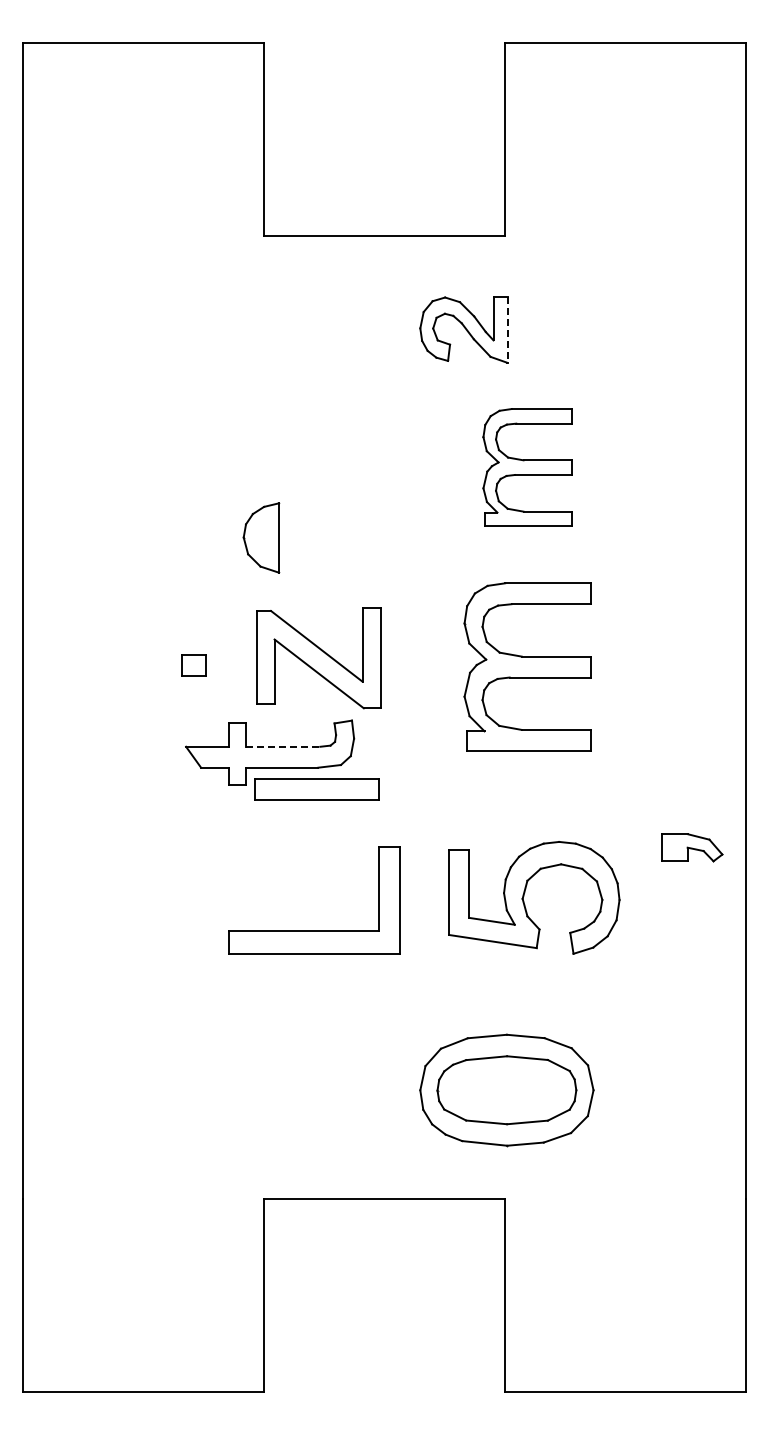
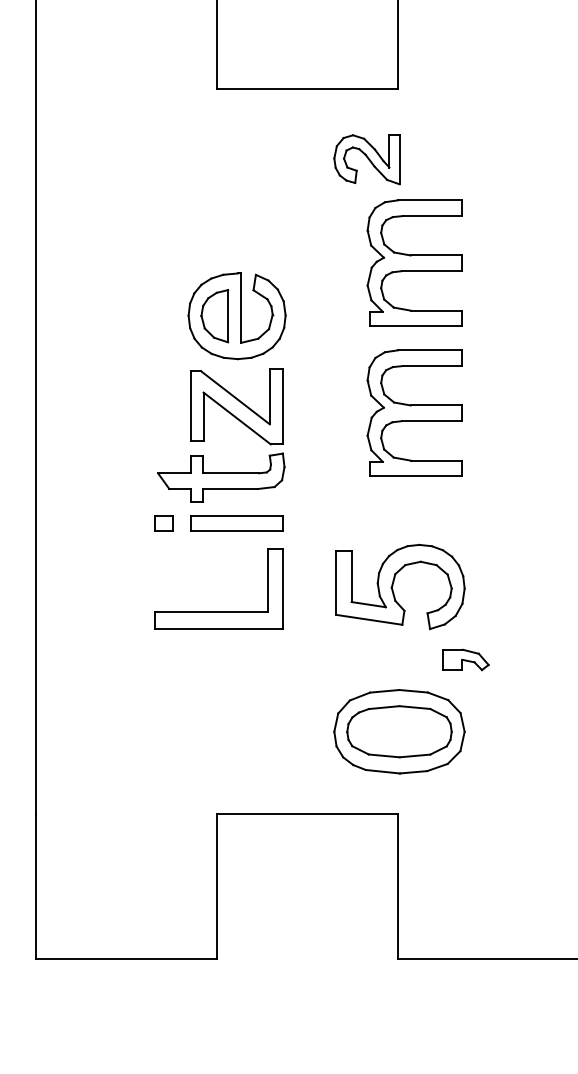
line: (507, 330) -> (399, 160), dashed -> solid
part: (527, 467) -> (414, 263), size x1.43
part: (290, 537) -> (236, 315), added
part: (318, 658) -> (236, 406), moved
part: (193, 665) -> (163, 523), moved
line: (283, 746) -> (231, 473), dashed -> solid
part: (316, 789) -> (236, 523), moved
part: (692, 847) -> (466, 659), moved
part: (524, 896) -> (393, 585), moved
part: (314, 930) -> (219, 611), moved

